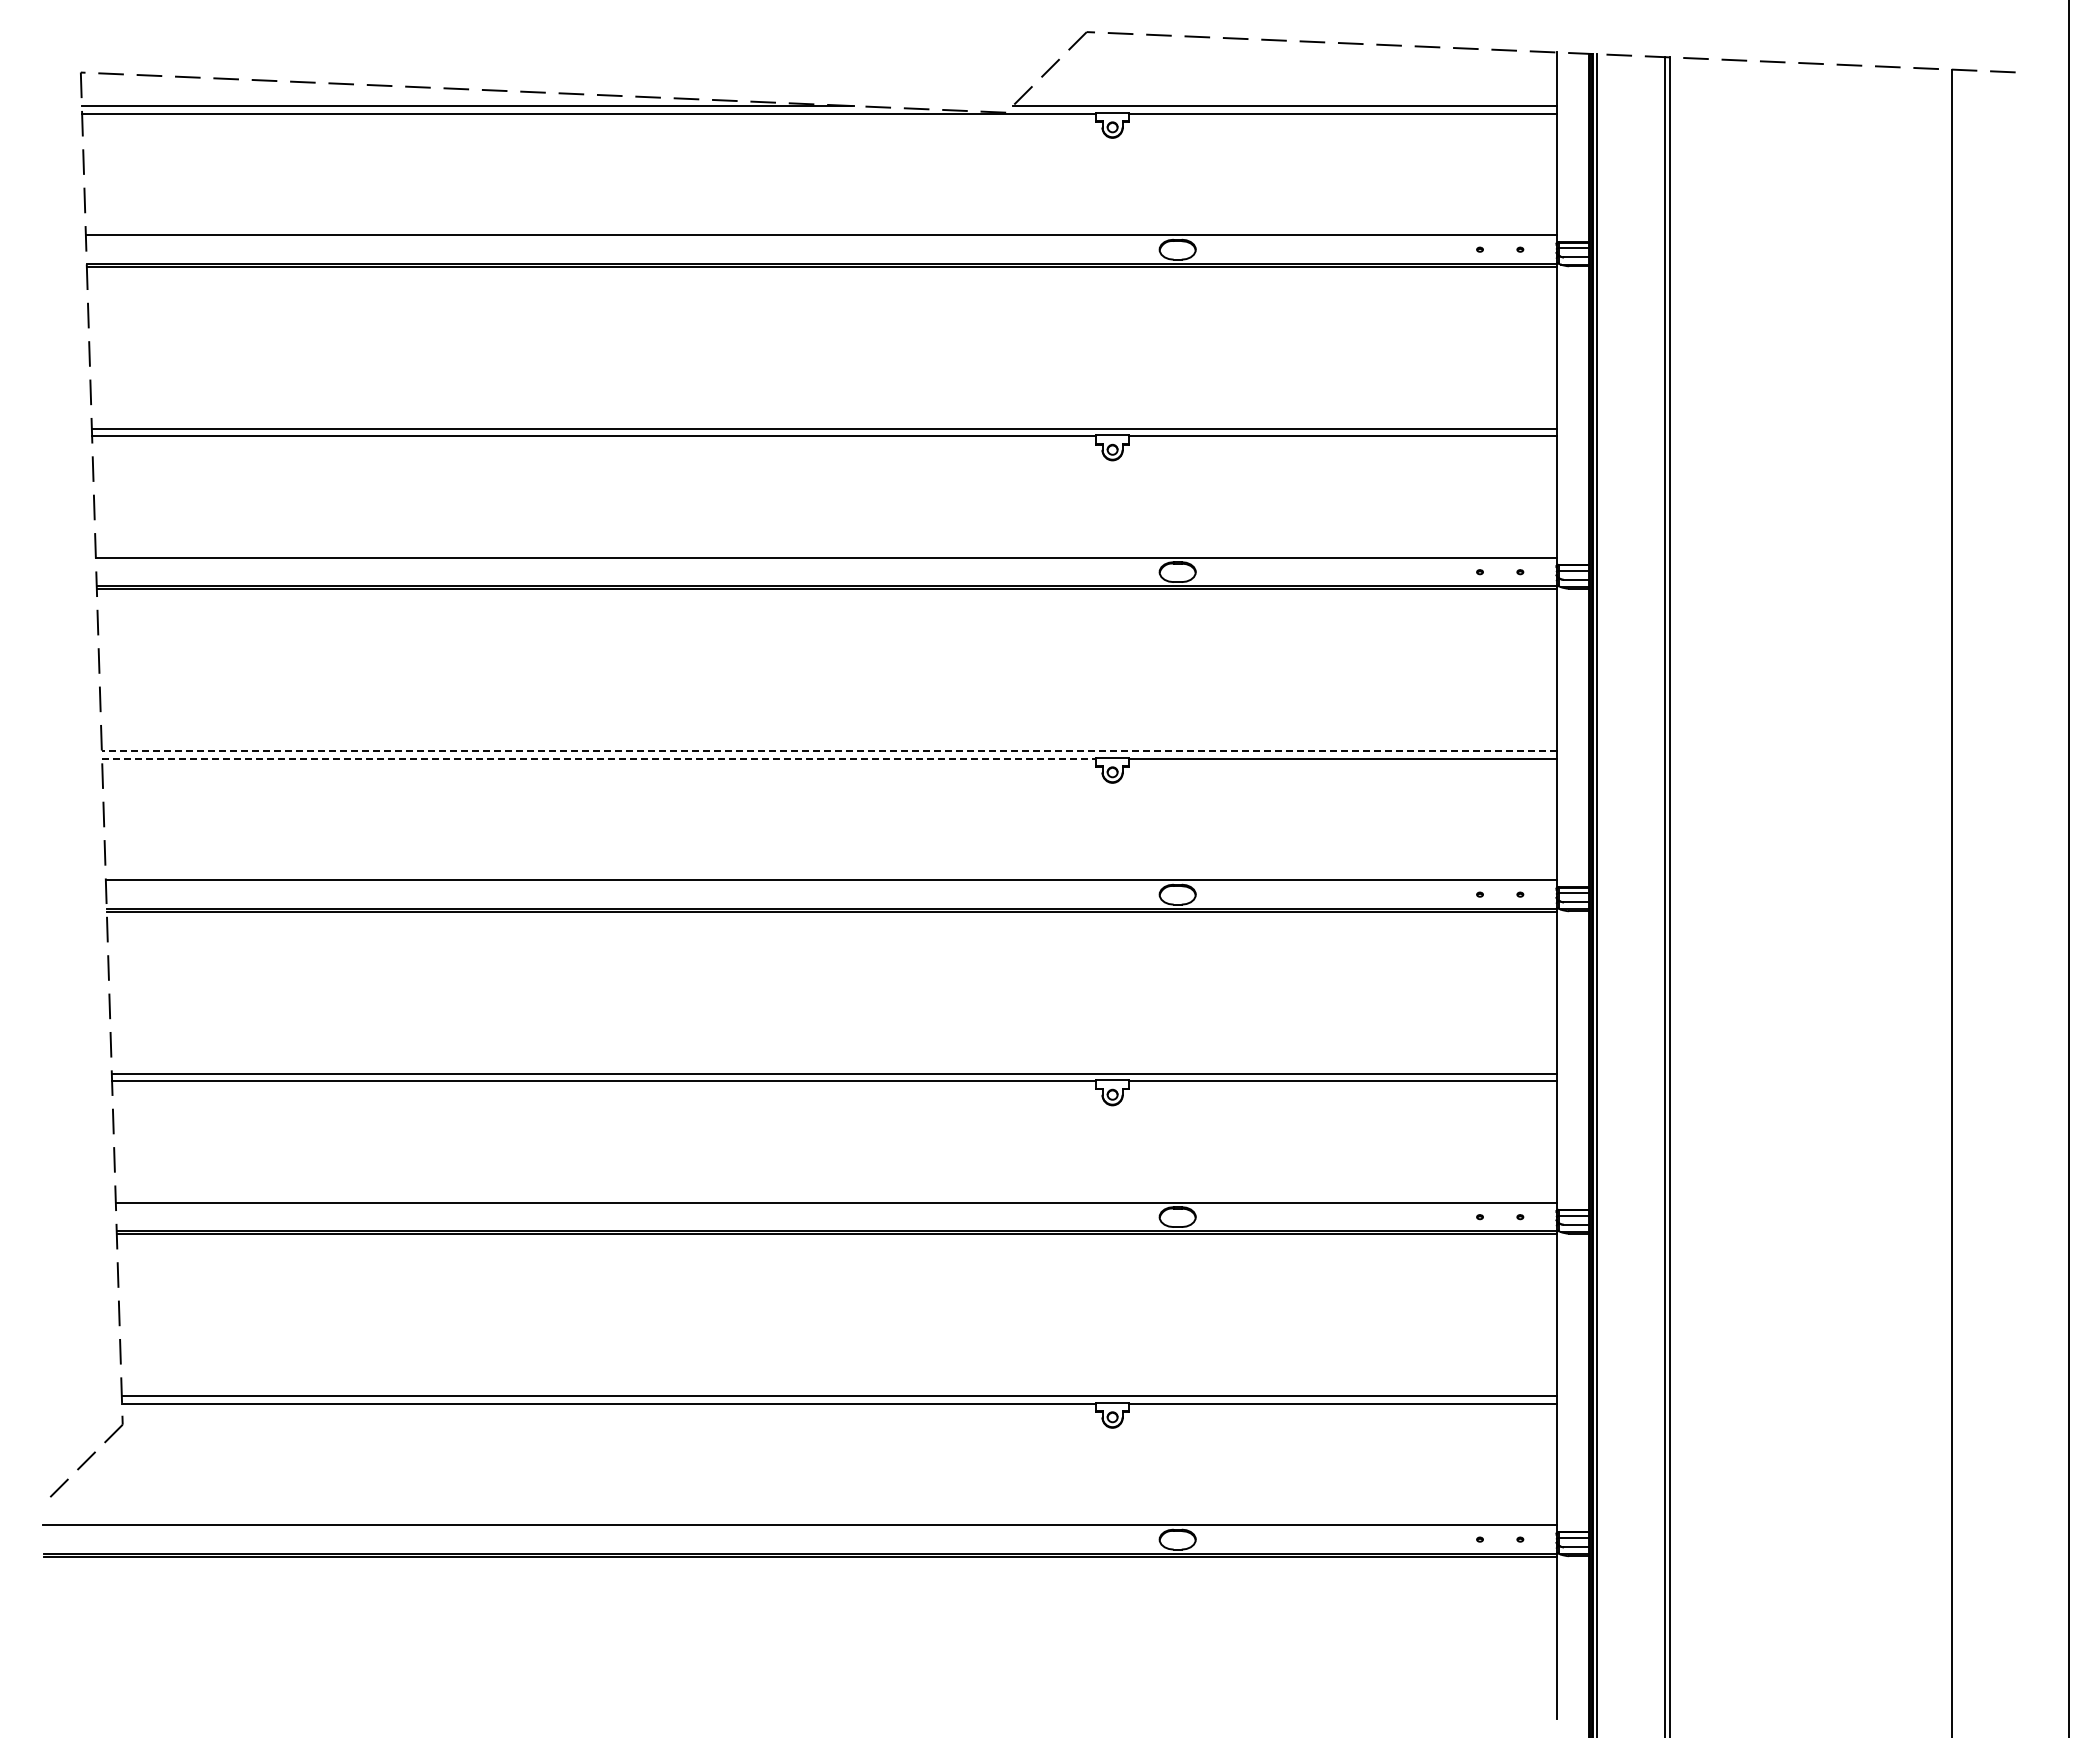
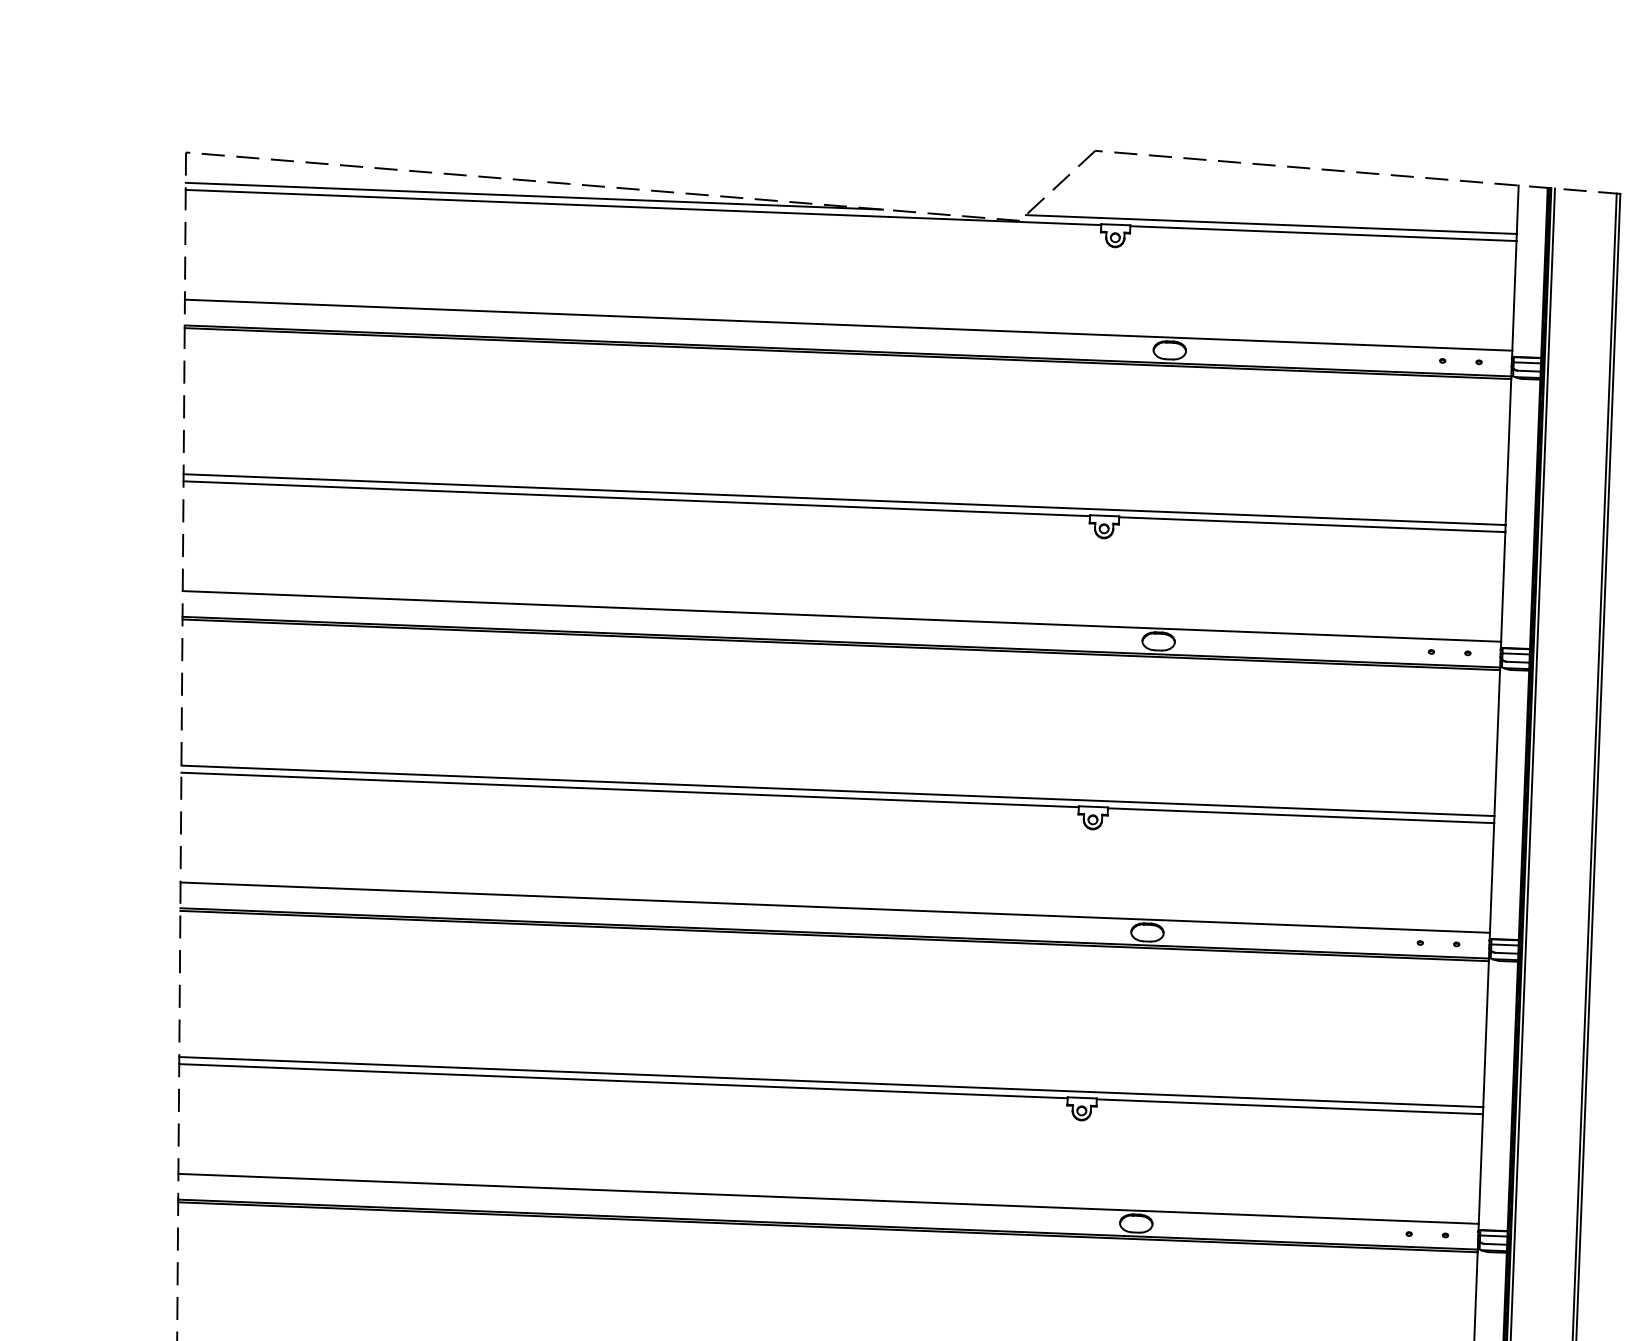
line: (828, 751) -> (837, 791), dashed -> solid
line: (599, 758) -> (630, 789), dashed -> solid

